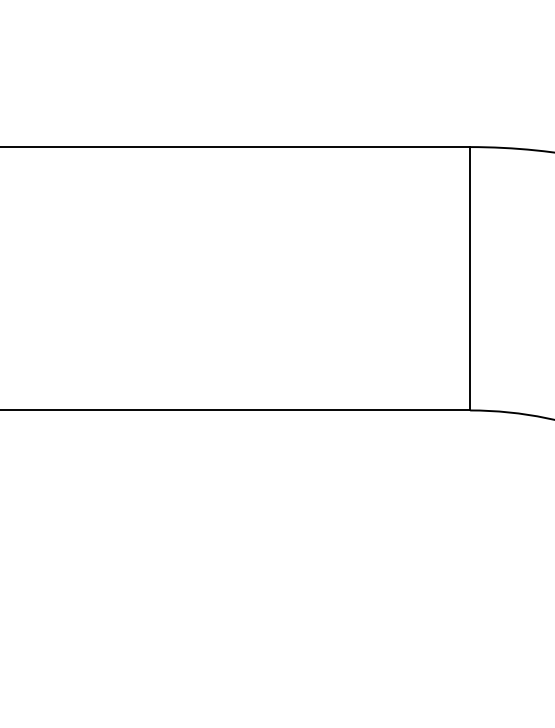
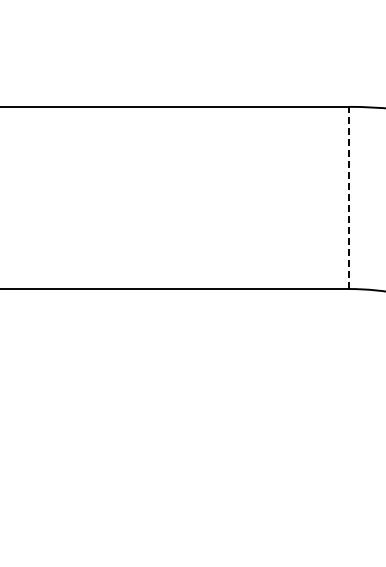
line: (470, 278) -> (349, 197), solid -> dashed

